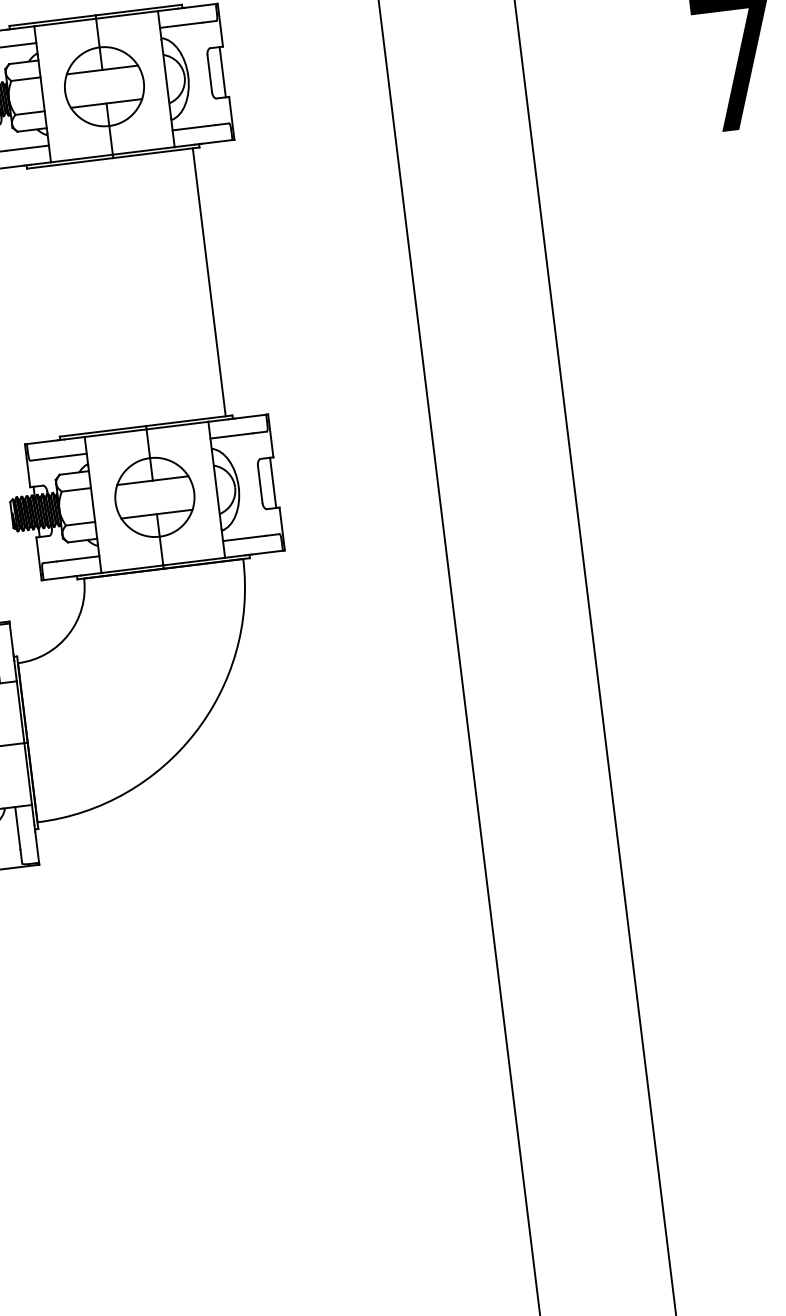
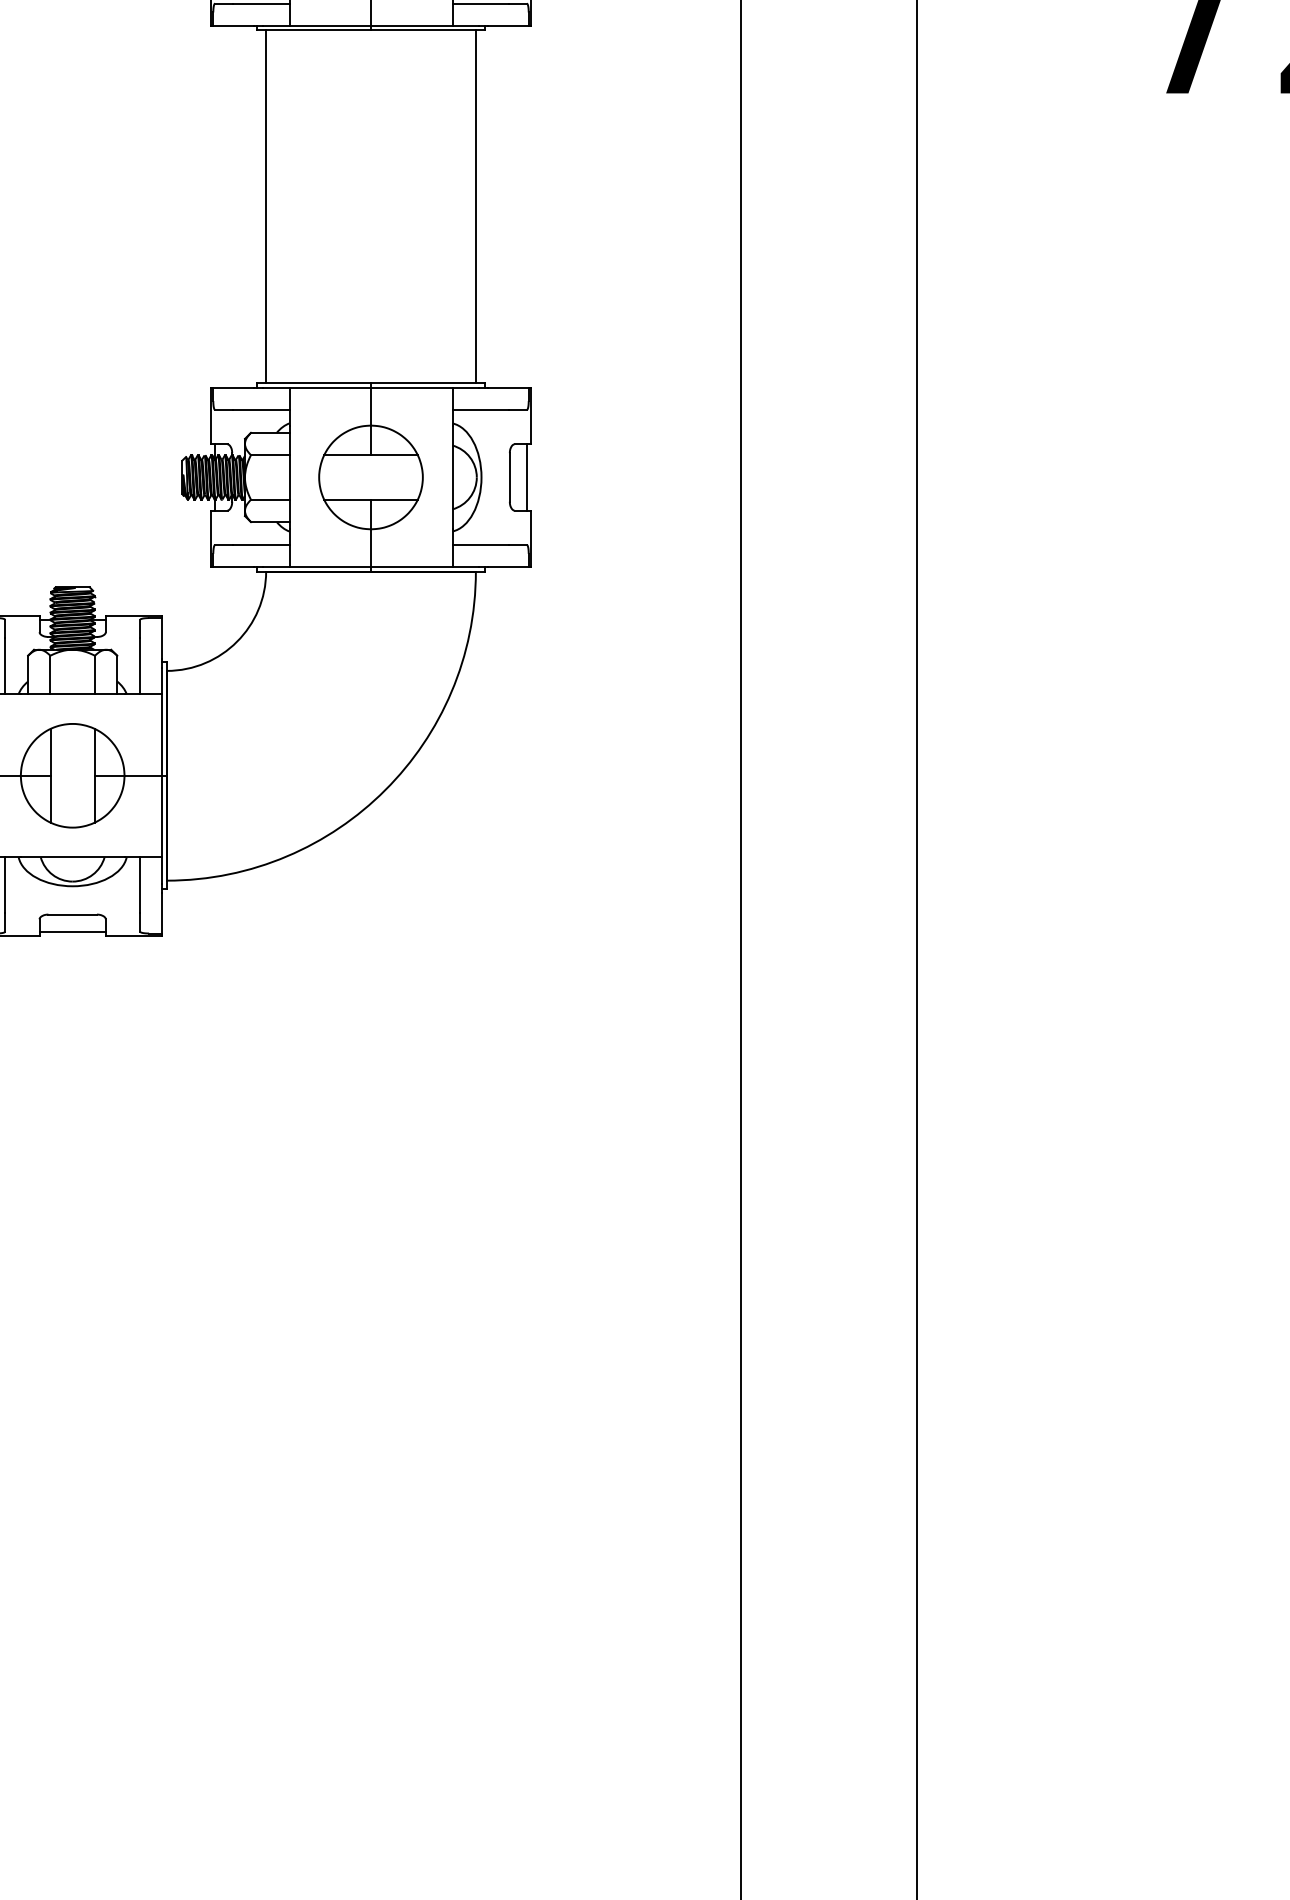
line: (50, 301) -> (266, 206), added

